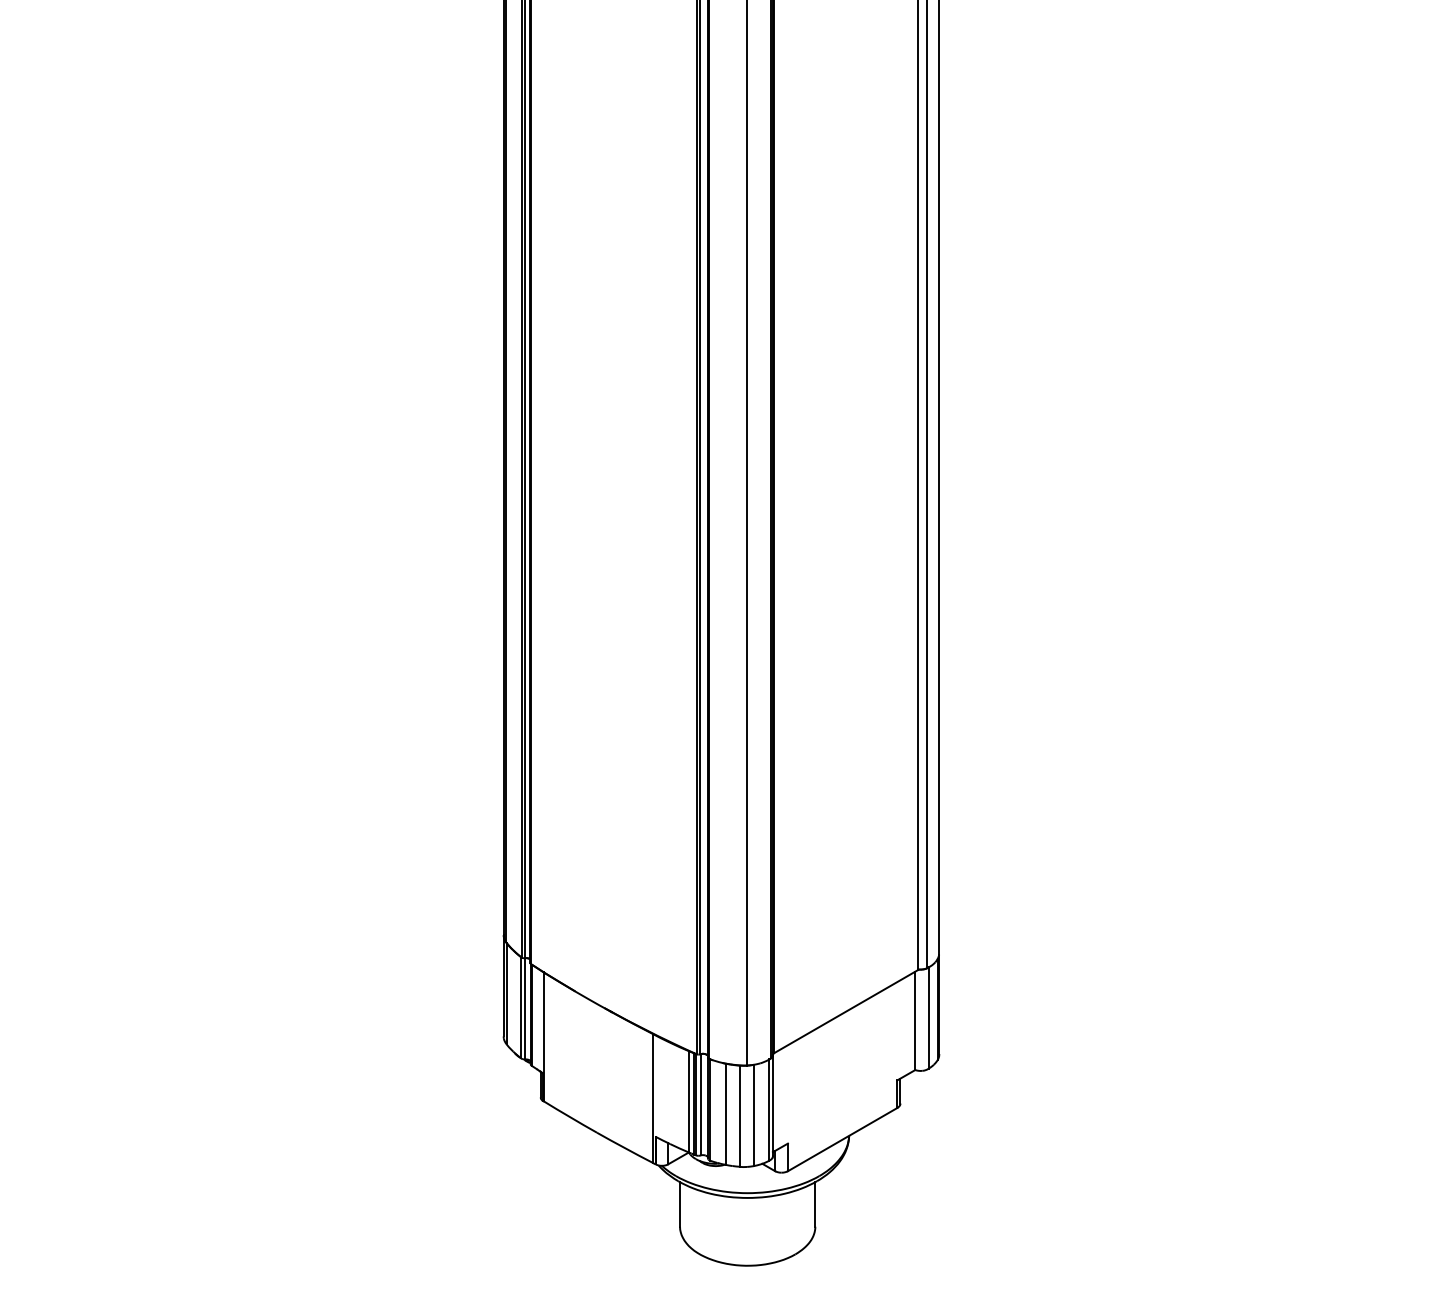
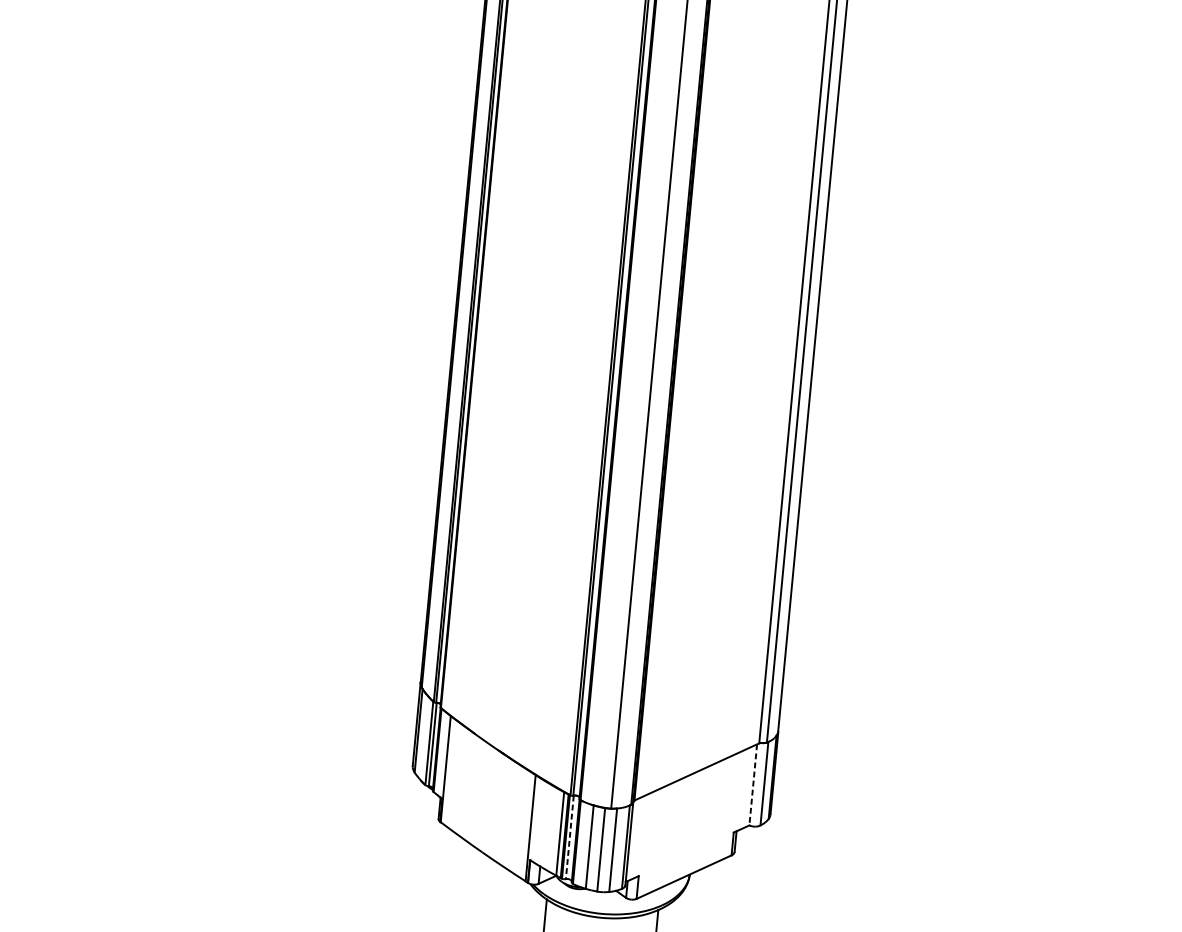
line: (915, 1021) -> (753, 785), solid -> dashed
line: (700, 1104) -> (569, 837), solid -> dashed

